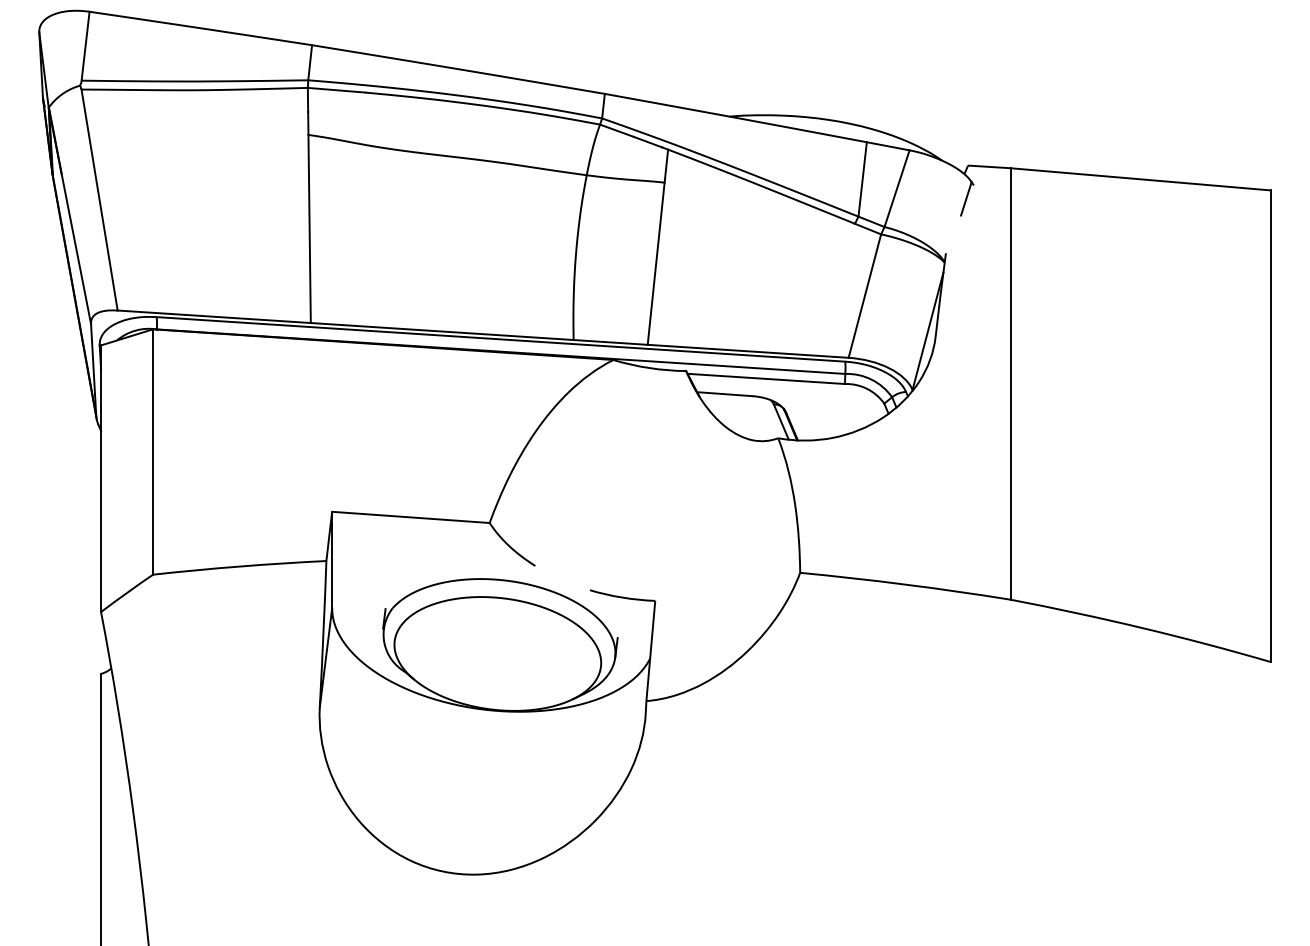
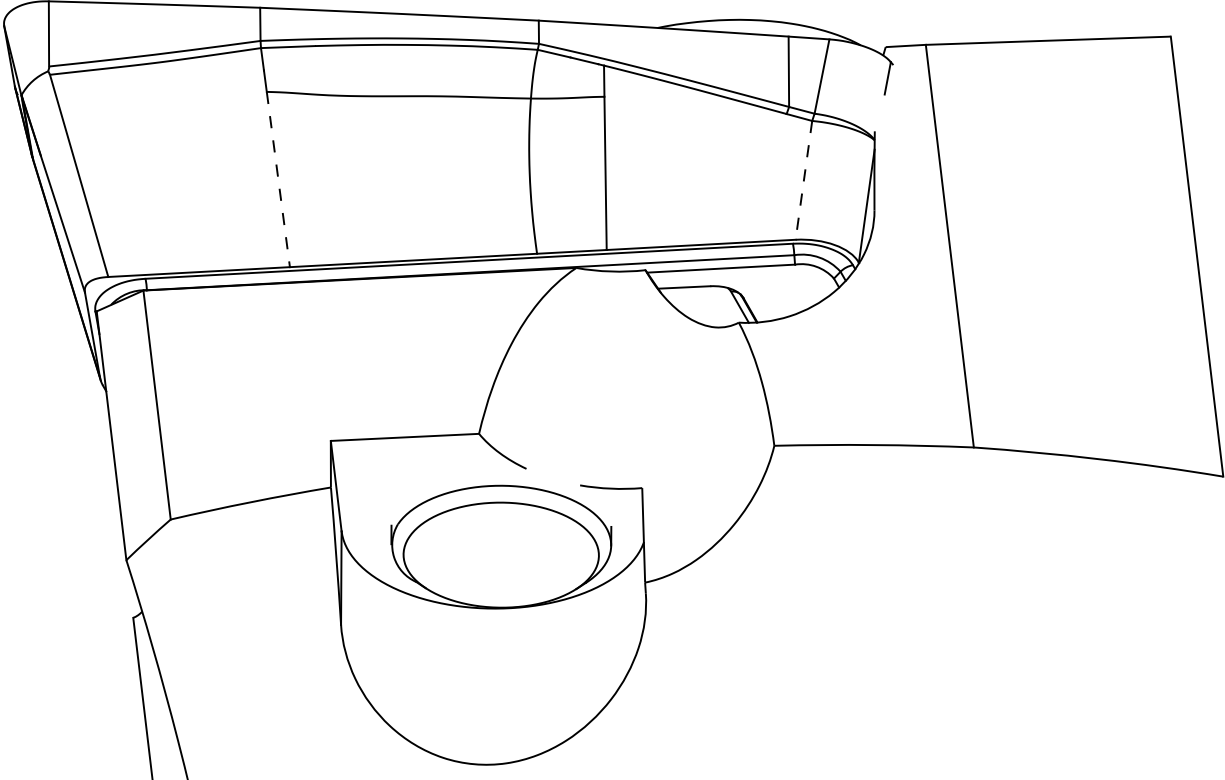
line: (309, 229) -> (278, 180), solid -> dashed
line: (864, 296) -> (803, 180), solid -> dashed

